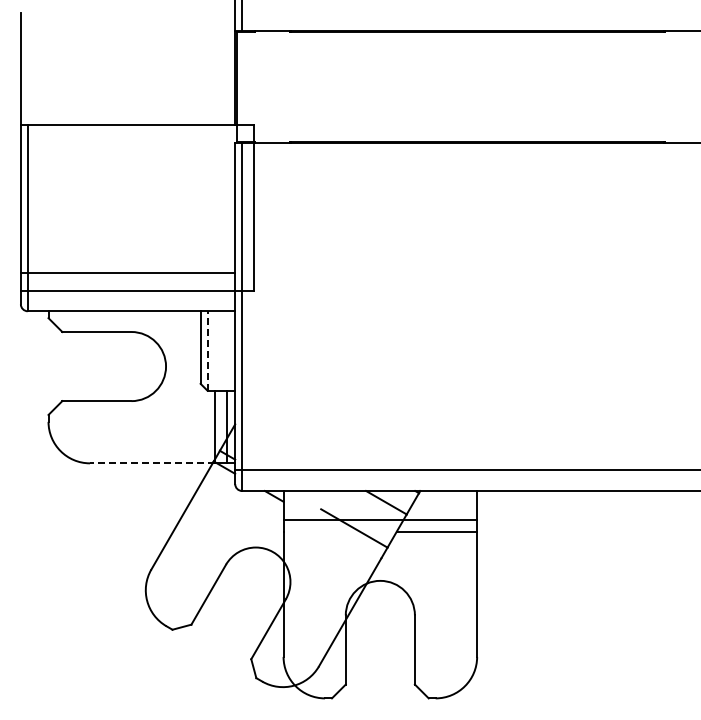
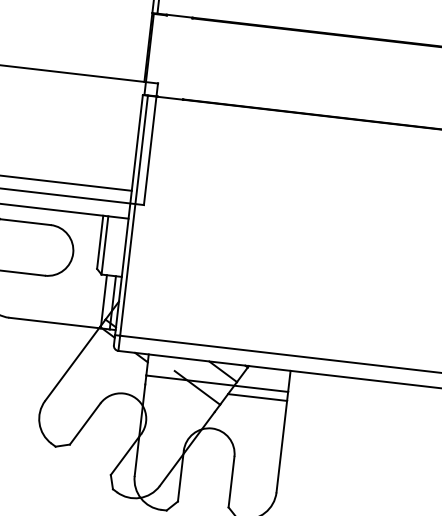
line: (207, 351) -> (104, 245), dashed -> solid
line: (151, 463) -> (54, 323), dashed -> solid

